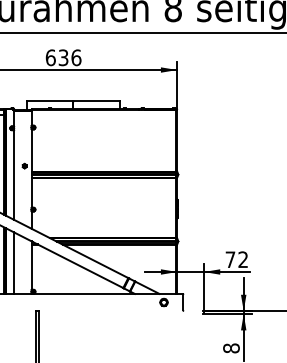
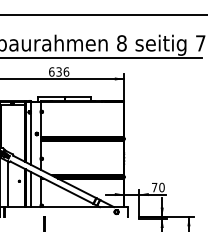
text: (242, 259) -> (161, 187), 72 -> 70

